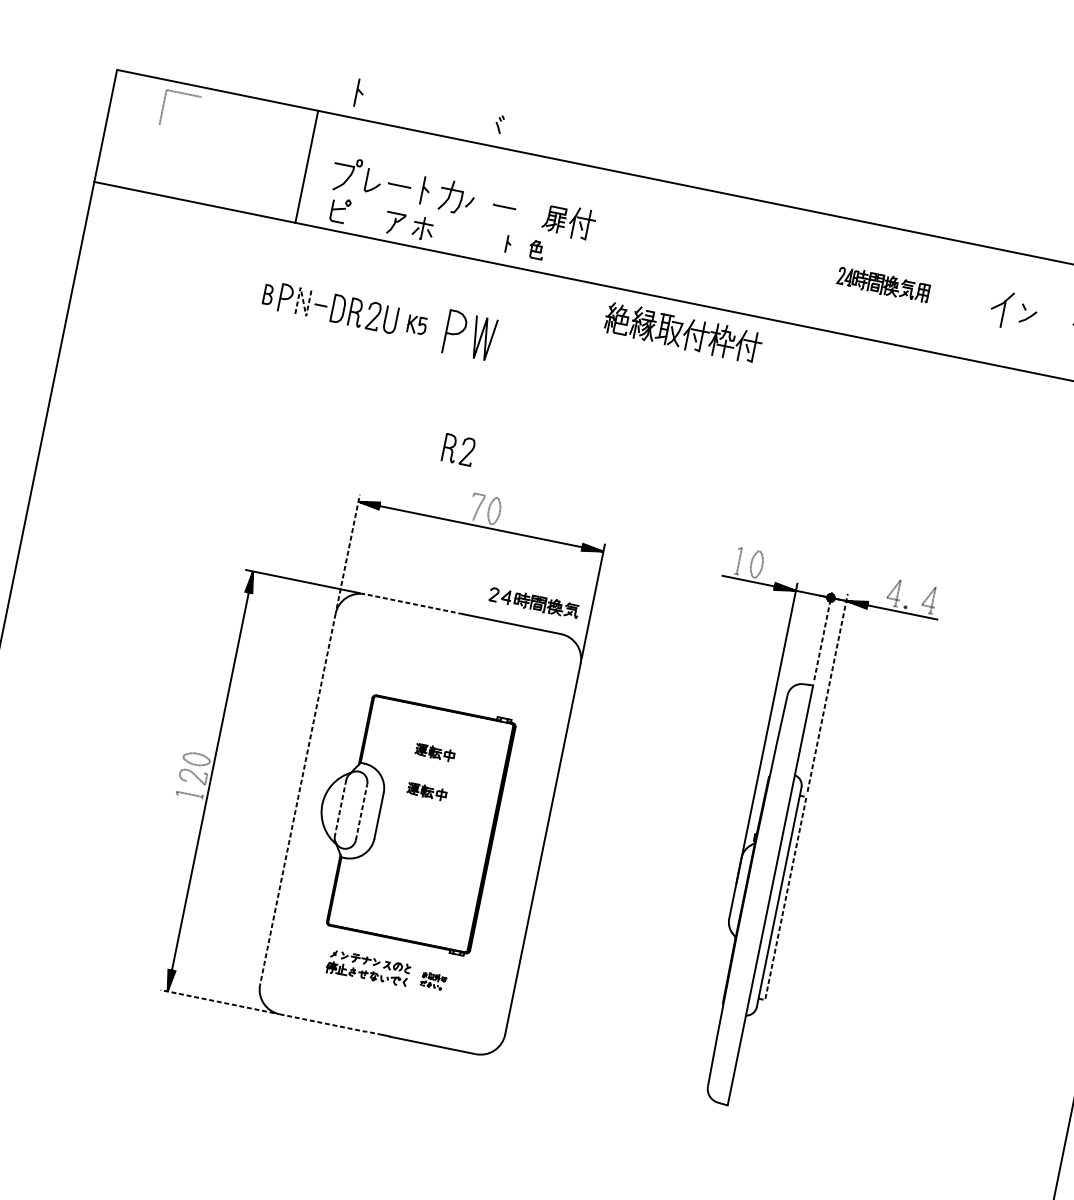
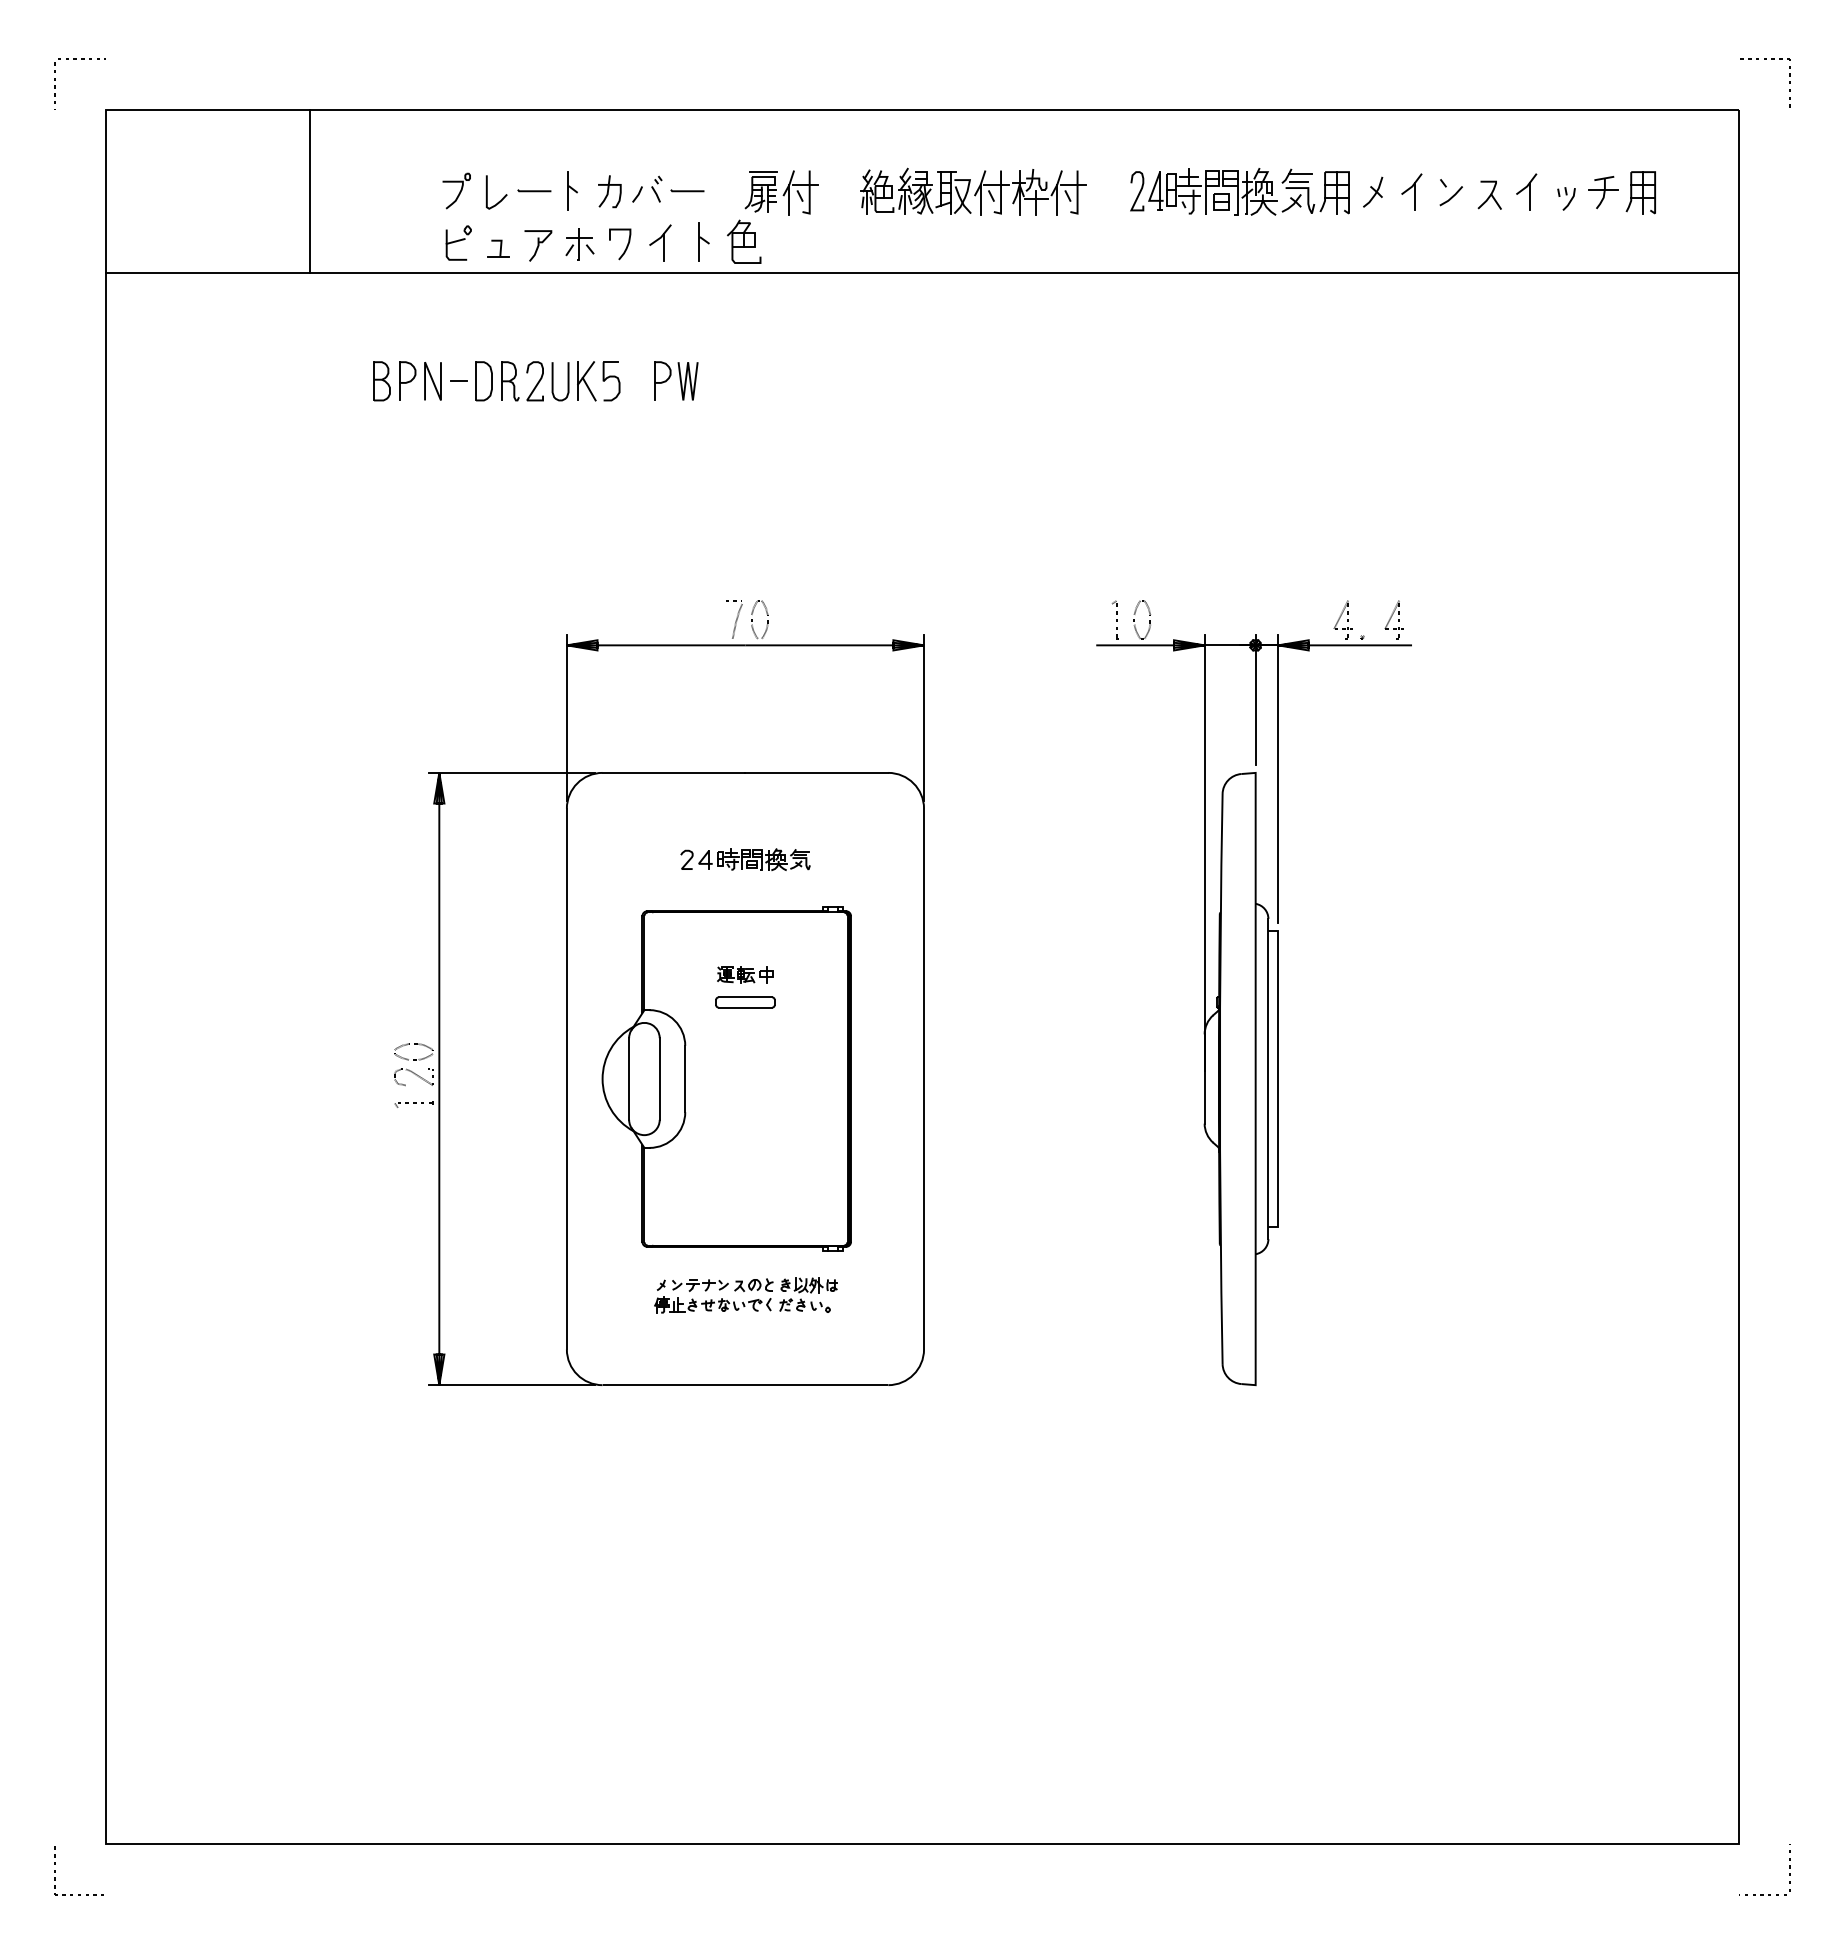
part: (359, 92) -> (452, 72), removed
line: (184, 94) -> (81, 59), moved
part: (499, 124) -> (656, 188), moved
line: (307, 166) -> (310, 190), moved
part: (346, 174) -> (456, 190), size x0.71
part: (451, 196) -> (609, 191), size x0.71
line: (559, 204) -> (763, 172), added
part: (366, 219) -> (498, 248), added
curve: (455, 235) -> (626, 245), added
part: (478, 238) -> (660, 242), added
part: (508, 243) -> (703, 241), size x1.67
part: (536, 249) -> (744, 241), size x1.67
part: (883, 284) -> (1239, 191), size x1.67
part: (268, 294) -> (381, 381), size x1.43
line: (303, 302) -> (433, 381), dashed -> solid
part: (975, 302) -> (1373, 191), added
part: (1001, 308) -> (1411, 191), size x0.71
part: (1054, 321) -> (1489, 194), added
part: (416, 325) -> (598, 381), size x1.67
part: (683, 332) -> (973, 191), moved
part: (470, 335) -> (676, 380), size x0.62
part: (454, 447) -> (685, 541), removed
line: (347, 551) -> (566, 718), dashed -> solid
part: (534, 602) -> (745, 859), moved
line: (413, 603) -> (673, 772), dashed -> solid
line: (823, 635) -> (1255, 699), dashed -> solid
line: (828, 692) -> (1278, 778), dashed -> solid
part: (431, 771) -> (745, 1002), added
part: (427, 791) -> (745, 1031), removed
line: (297, 799) -> (566, 1079), dashed -> solid
line: (340, 808) -> (629, 1079), dashed -> solid
line: (361, 812) -> (659, 1079), dashed -> solid
line: (786, 898) -> (1278, 1079), dashed -> solid
part: (433, 980) -> (808, 1294), size x1.67
line: (217, 1001) -> (512, 1385), dashed -> solid
line: (330, 1024) -> (676, 1385), dashed -> solid

